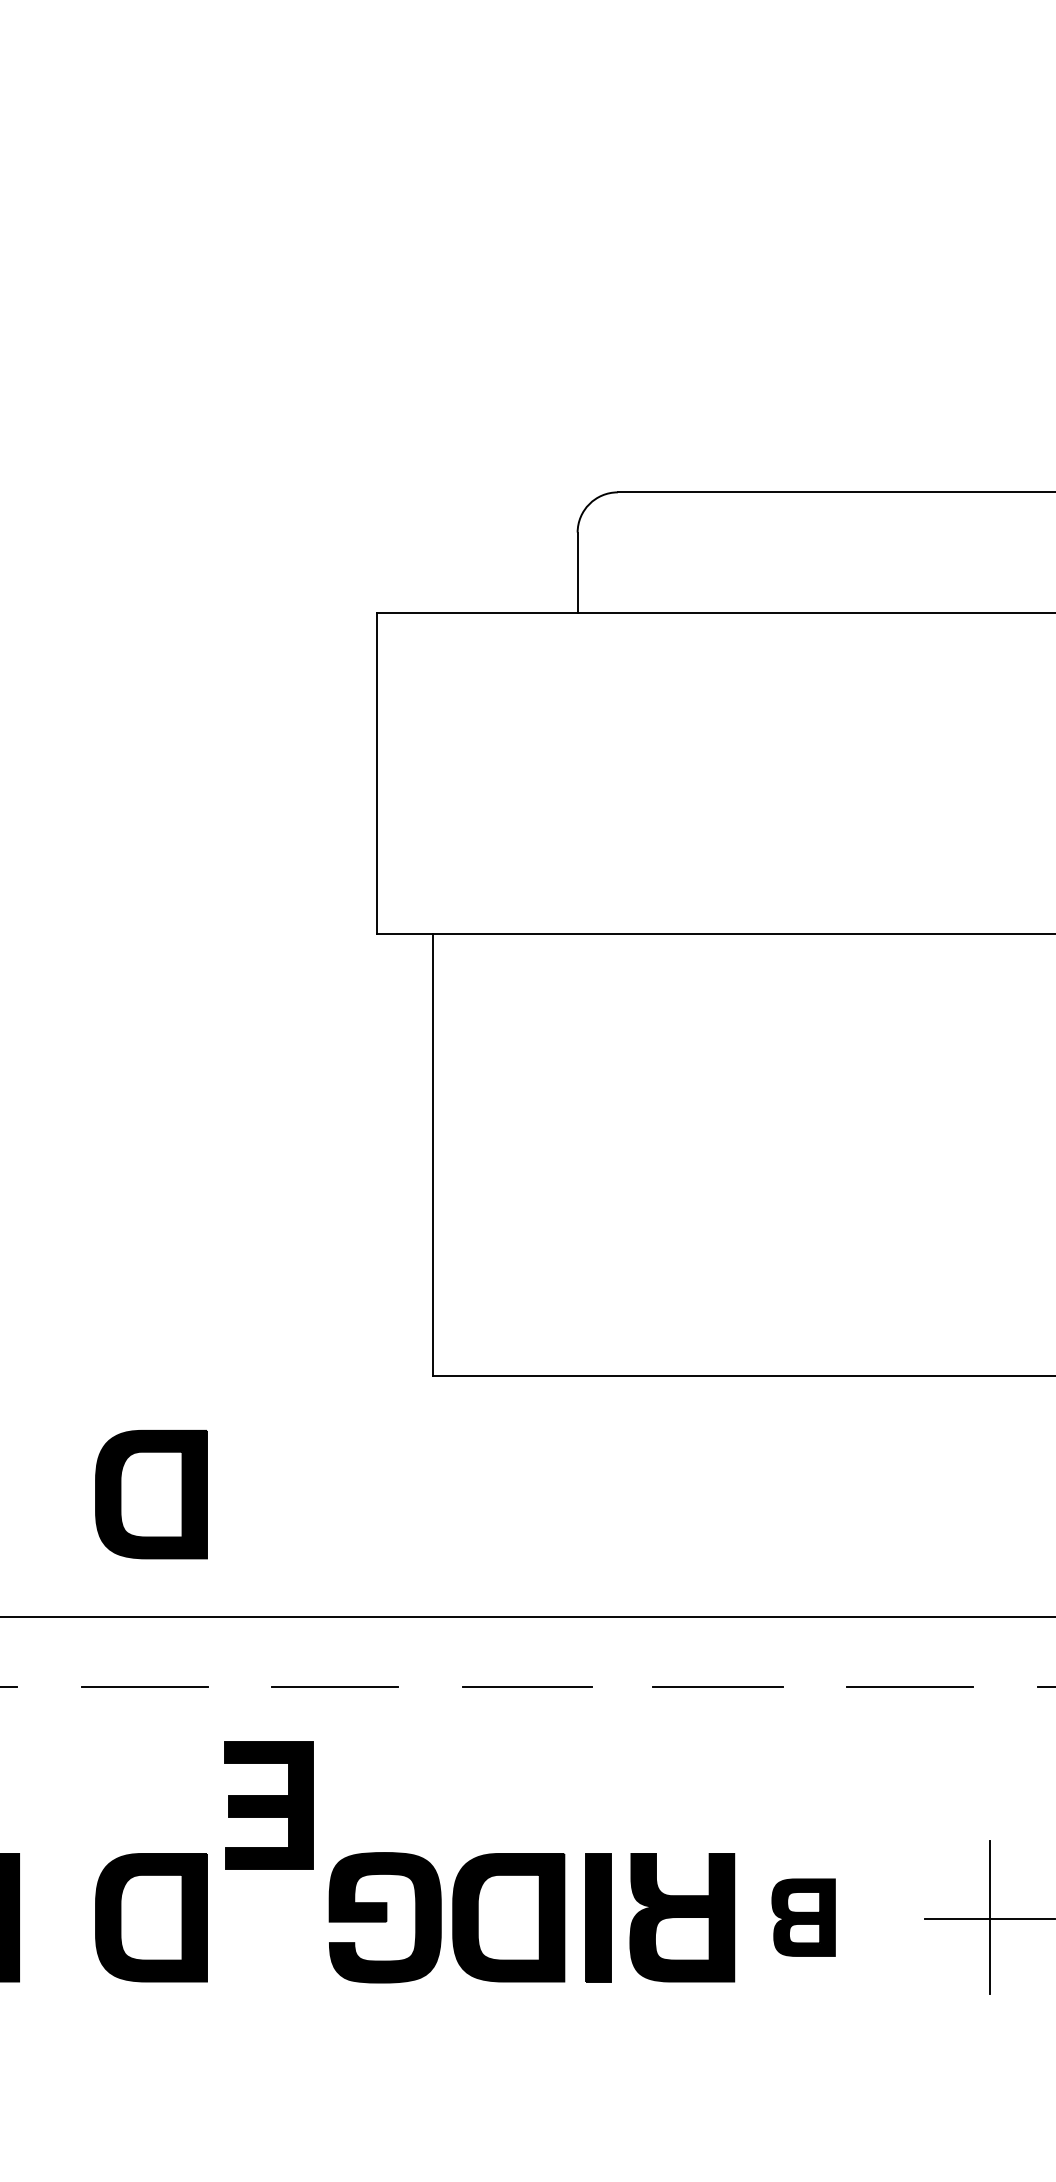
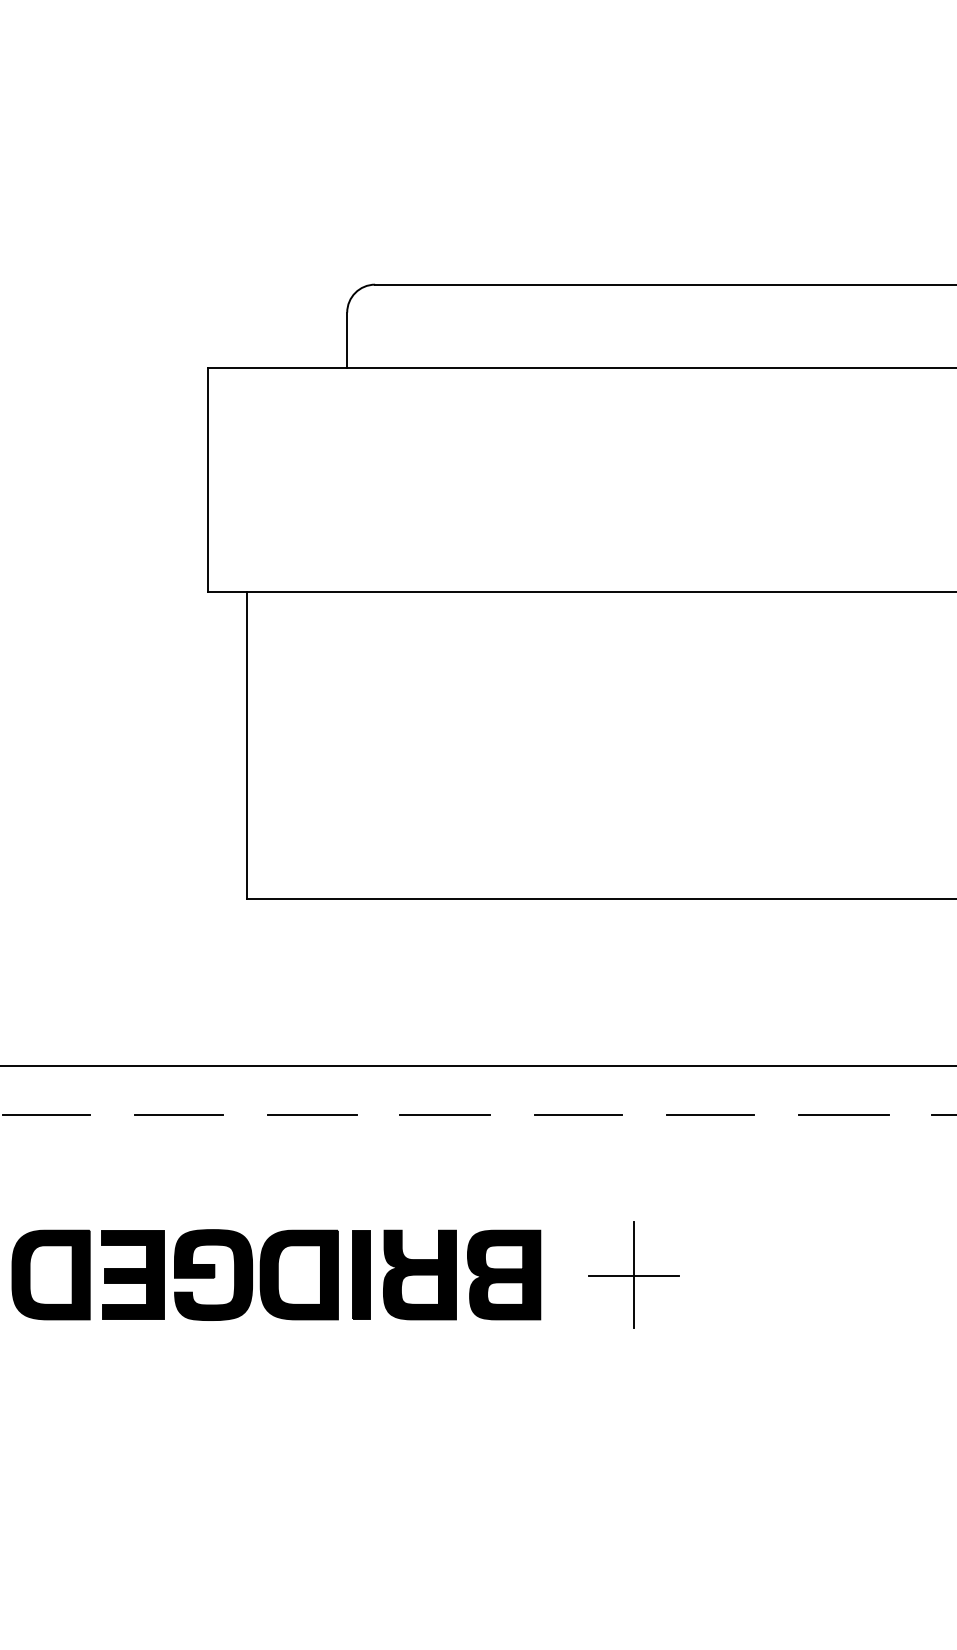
part: (150, 1493) -> (50, 980), removed
part: (268, 1804) -> (132, 1274), moved
part: (804, 1916) -> (504, 1274), size x1.67

